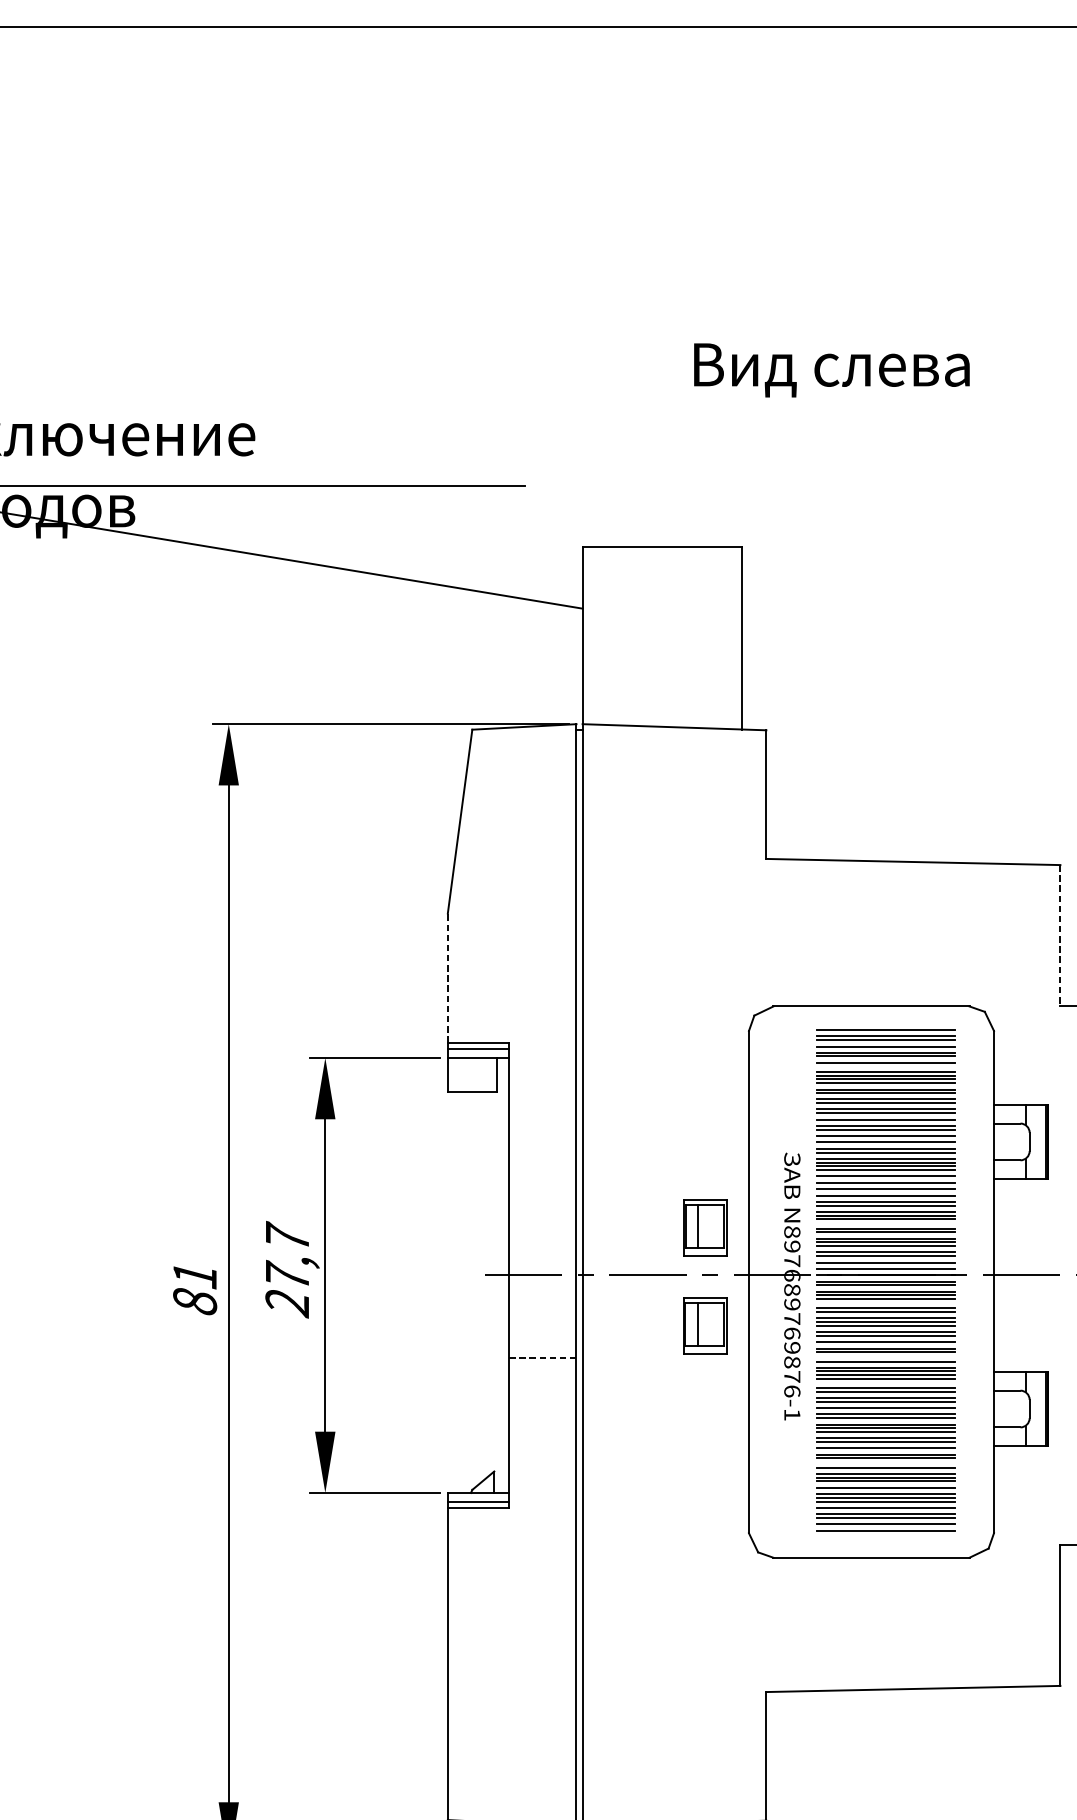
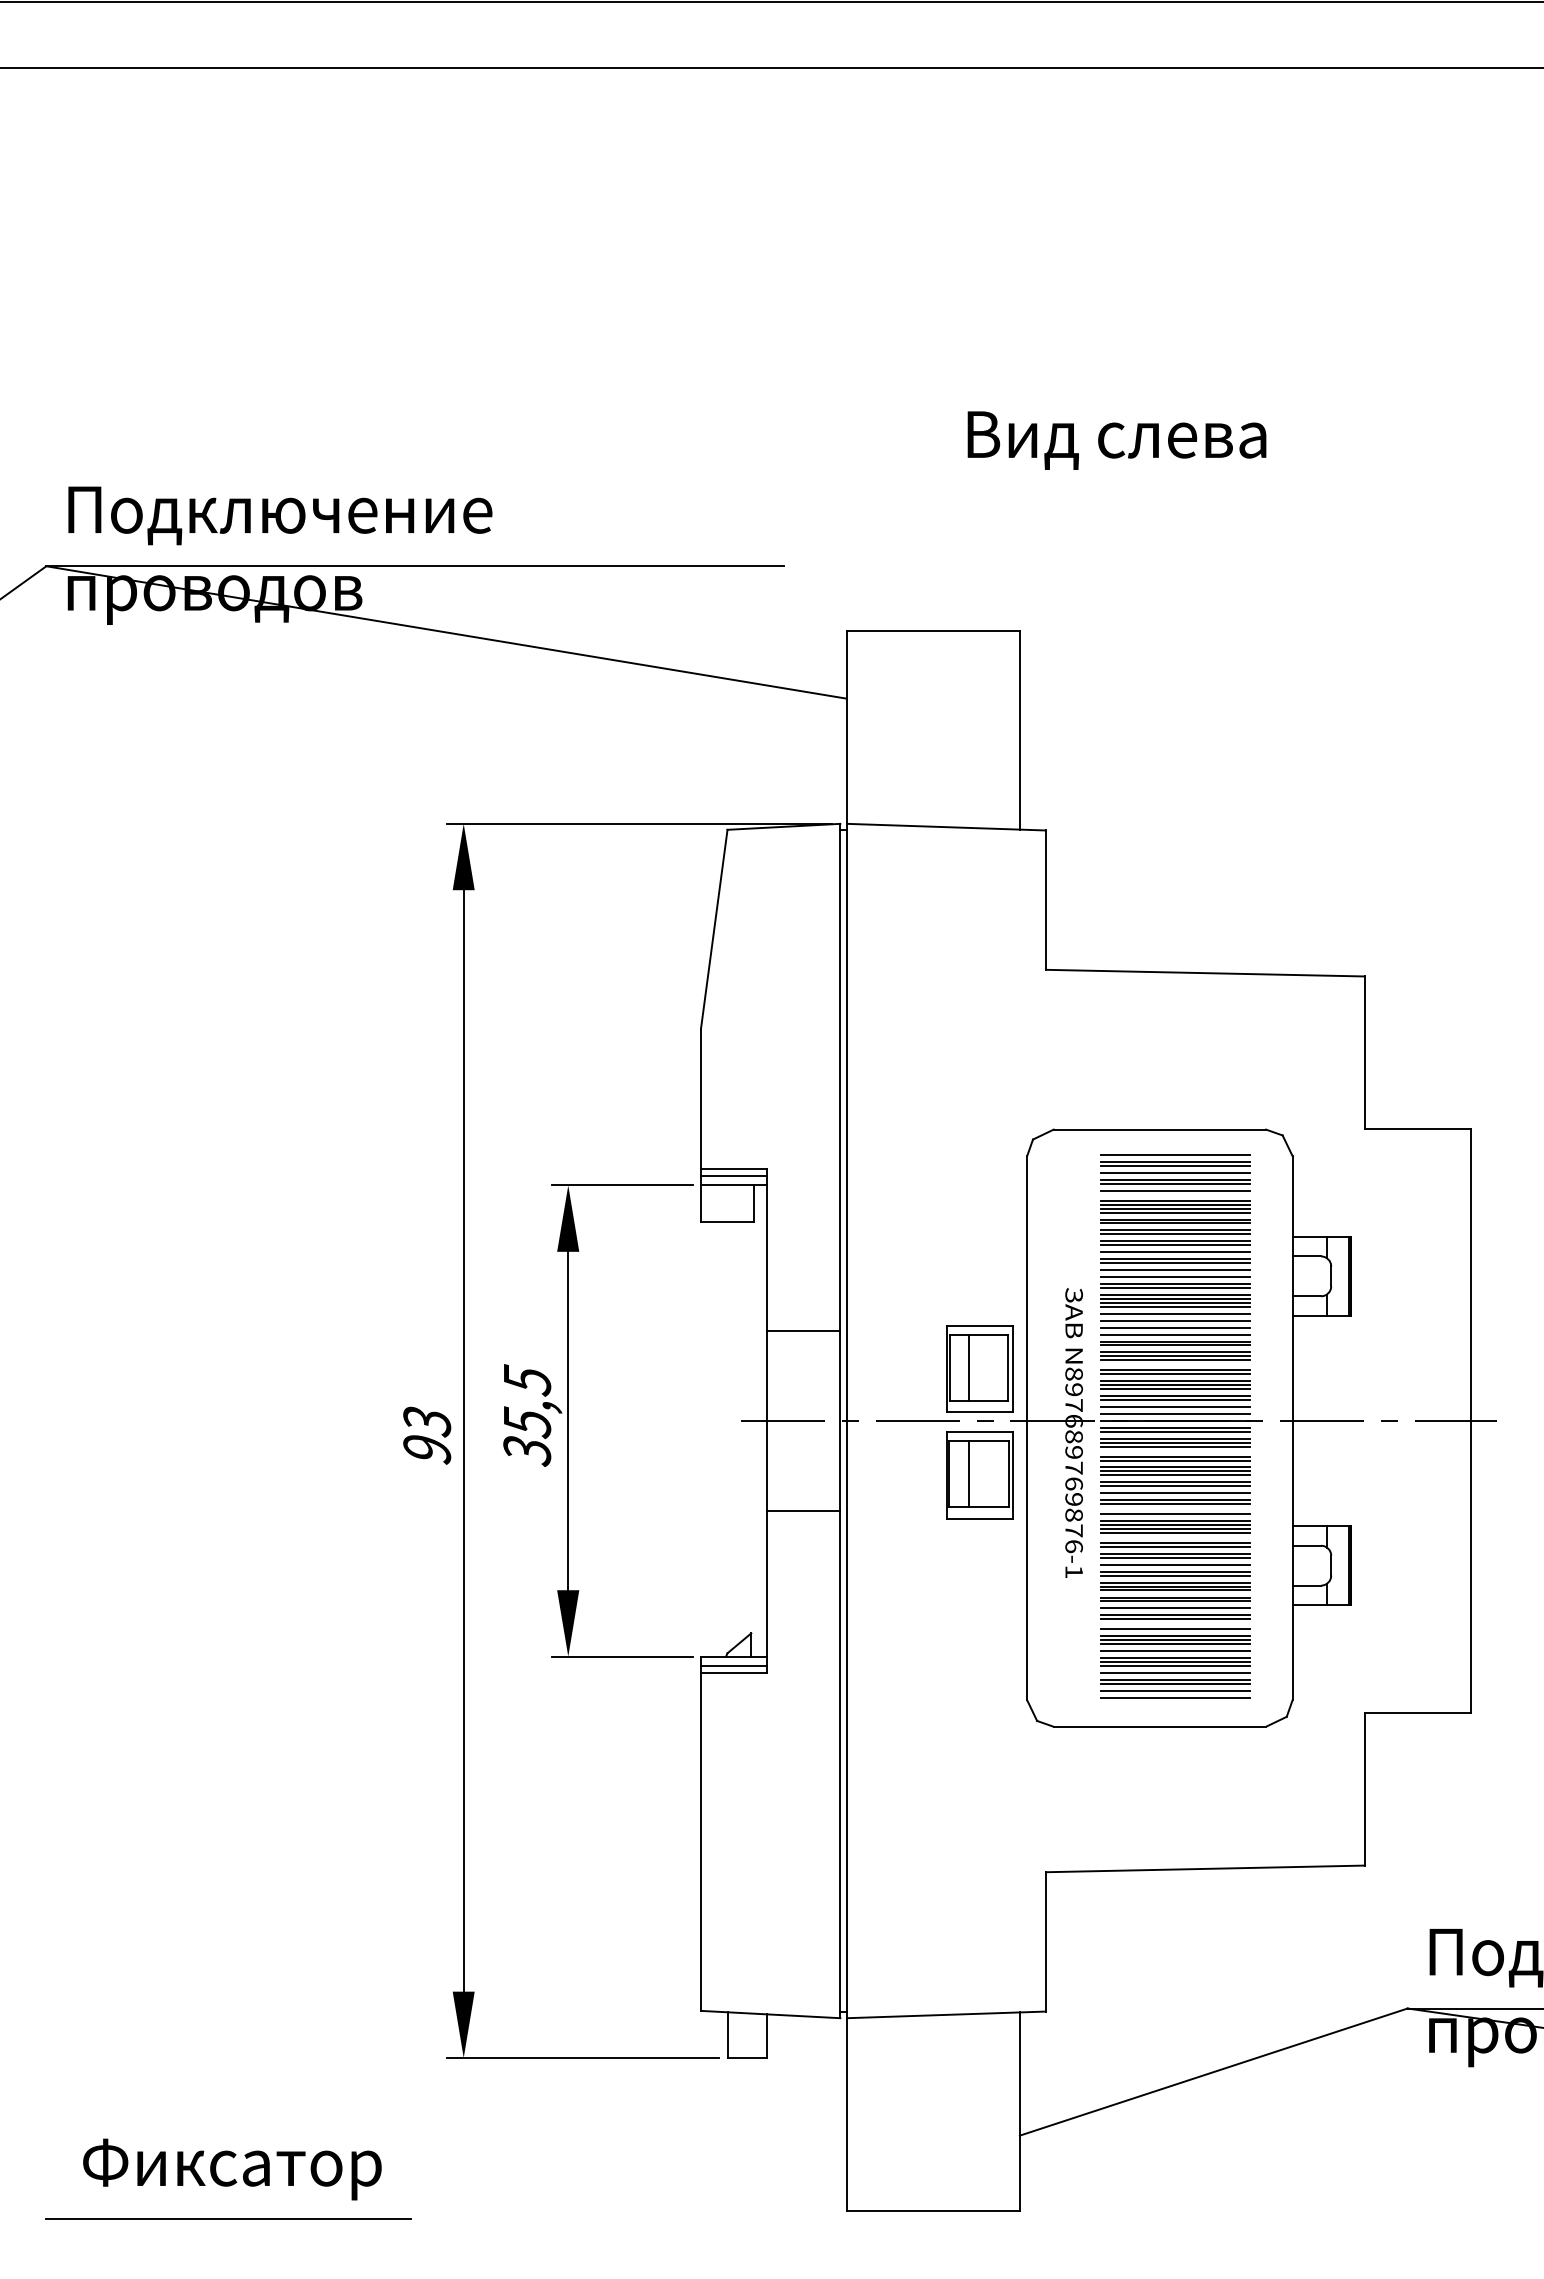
line: (1060, 936) -> (1364, 1053), dashed -> solid
line: (447, 977) -> (700, 1098), dashed -> solid
line: (542, 1192) -> (803, 1331), added
part: (704, 1226) -> (979, 1368), size x1.43
text: (287, 1269) -> (527, 1414), 27,7 -> 35,5
text: (195, 1288) -> (427, 1435), 81 -> 93
part: (704, 1325) -> (979, 1475), size x1.43
line: (543, 1358) -> (804, 1510), dashed -> solid

